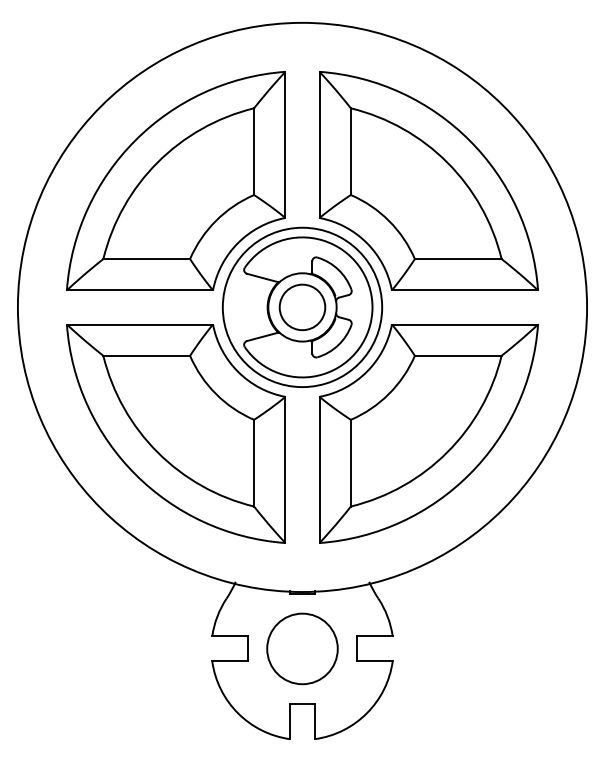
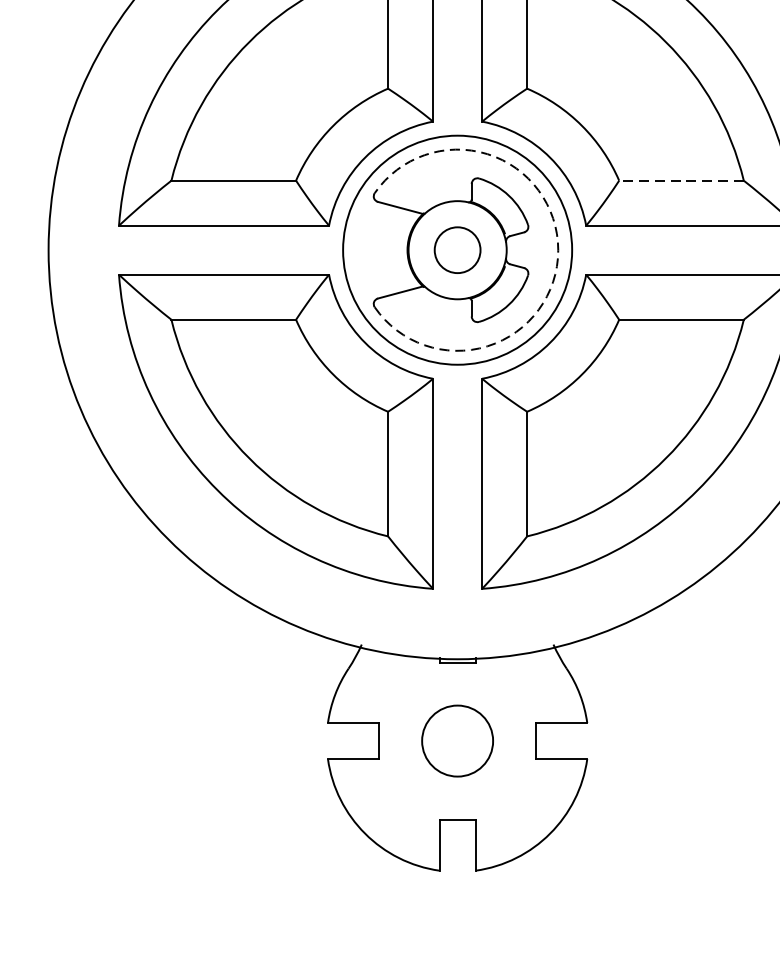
line: (457, 259) -> (680, 181), solid -> dashed
circle: (302, 307) -> (457, 250), size x0.7
arc: (372, 307) -> (558, 250), solid -> dashed
circle: (302, 648) -> (457, 740), size x0.7

